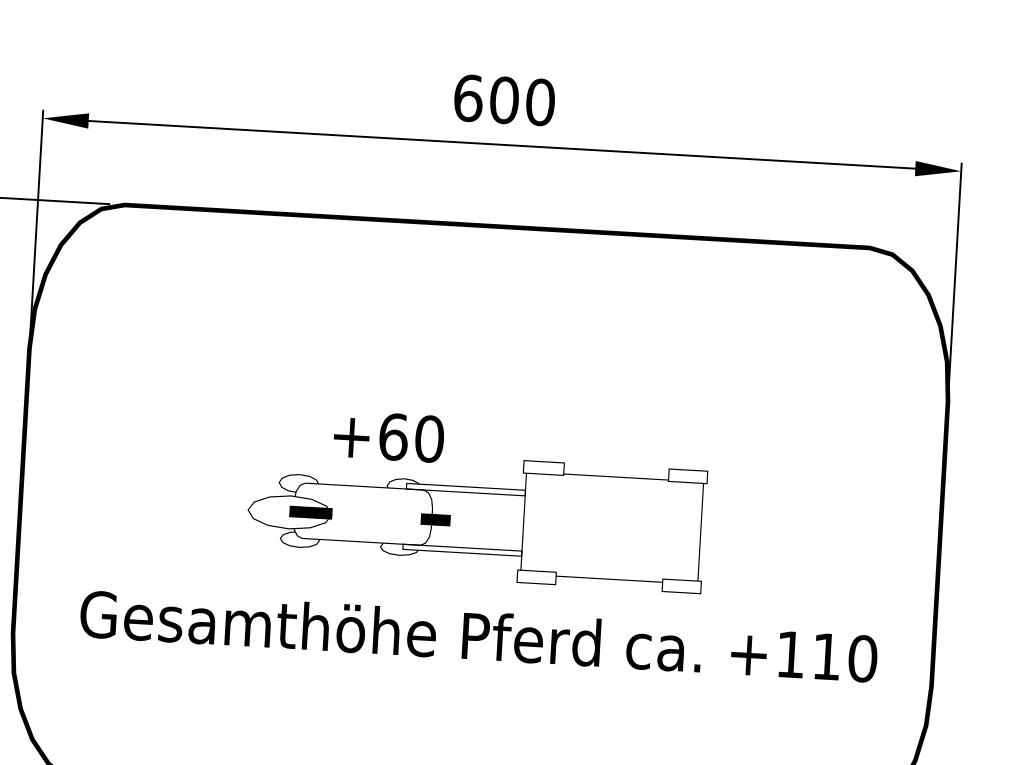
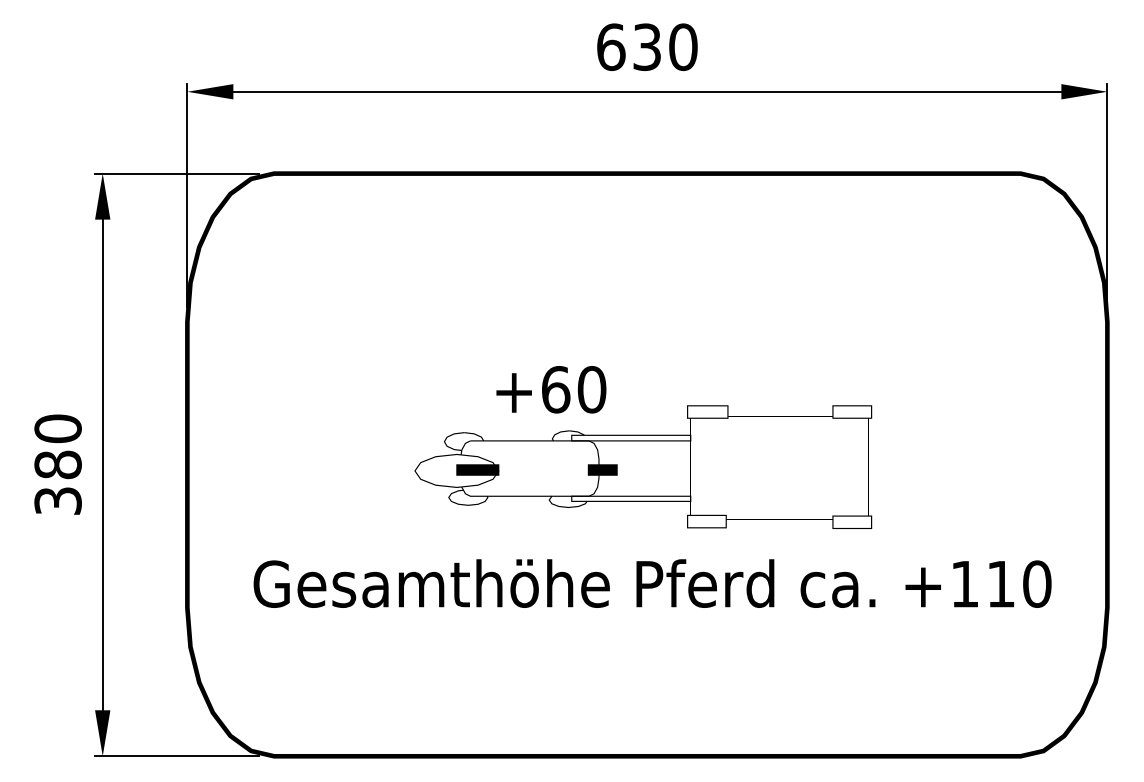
text: (504, 100) -> (647, 47), 600 -> 630

